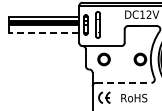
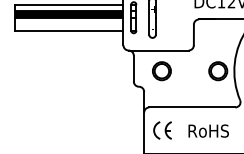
line: (44, 33) -> (69, 30), dashed -> solid
line: (123, 82) -> (192, 106), dashed -> solid

